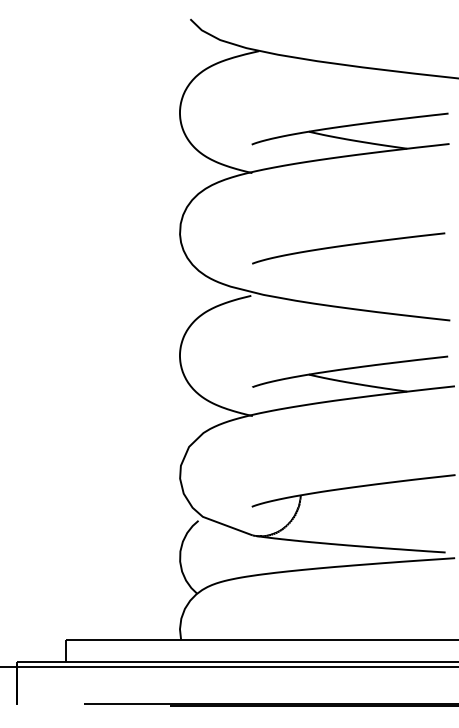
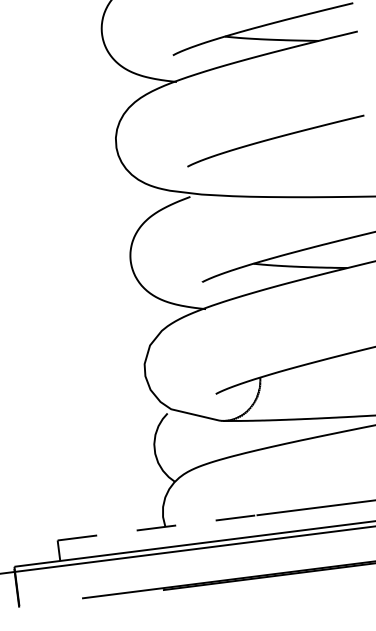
line: (172, 639) -> (157, 527), solid -> dashed

